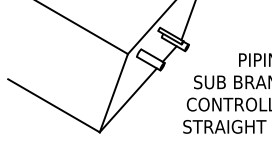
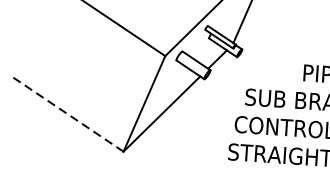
line: (53, 105) -> (67, 114), solid -> dashed

